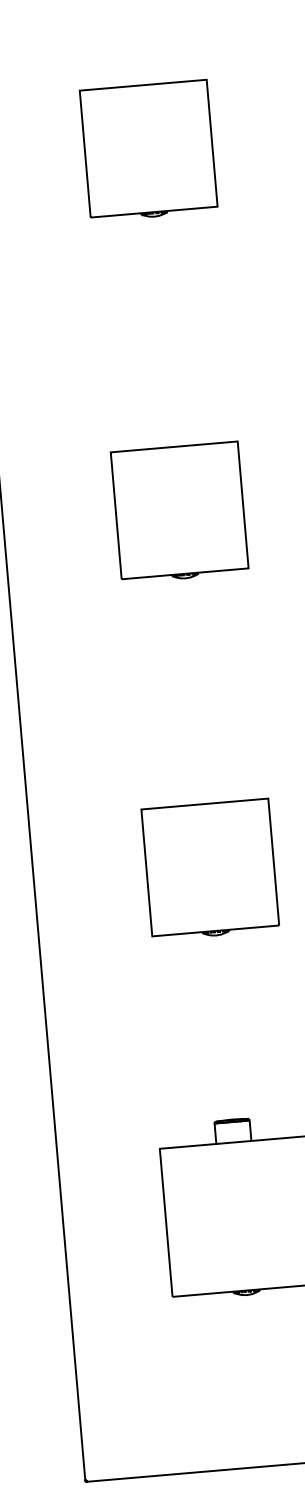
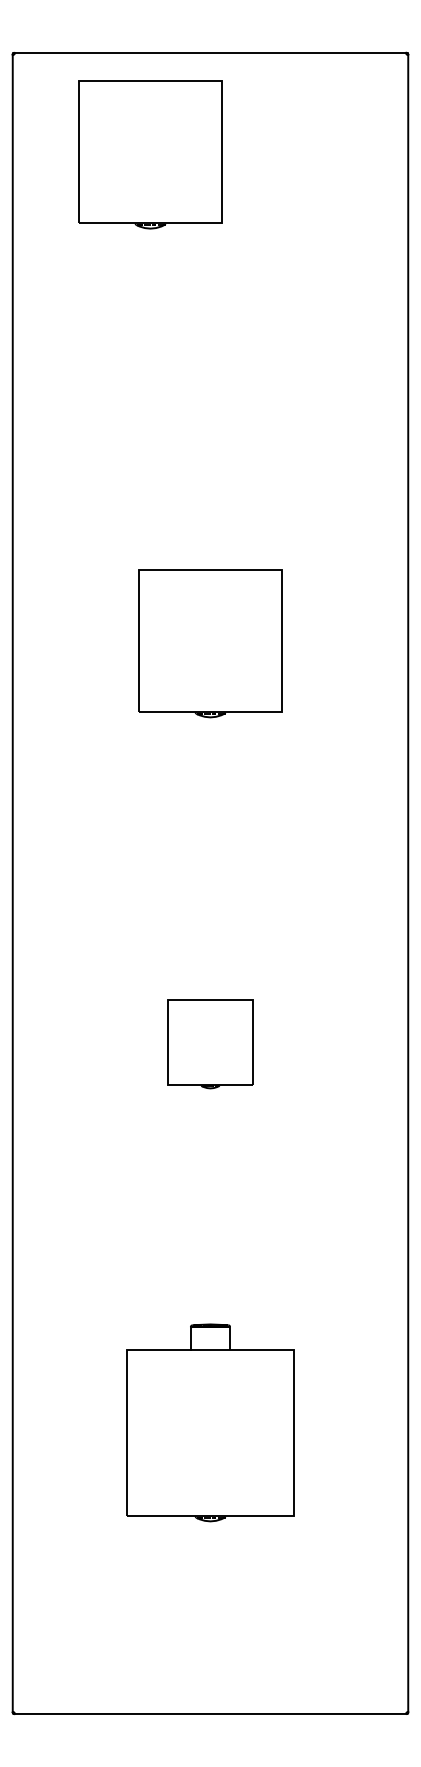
part: (148, 150) -> (150, 154), moved
part: (210, 869) -> (210, 1043), size x0.6

